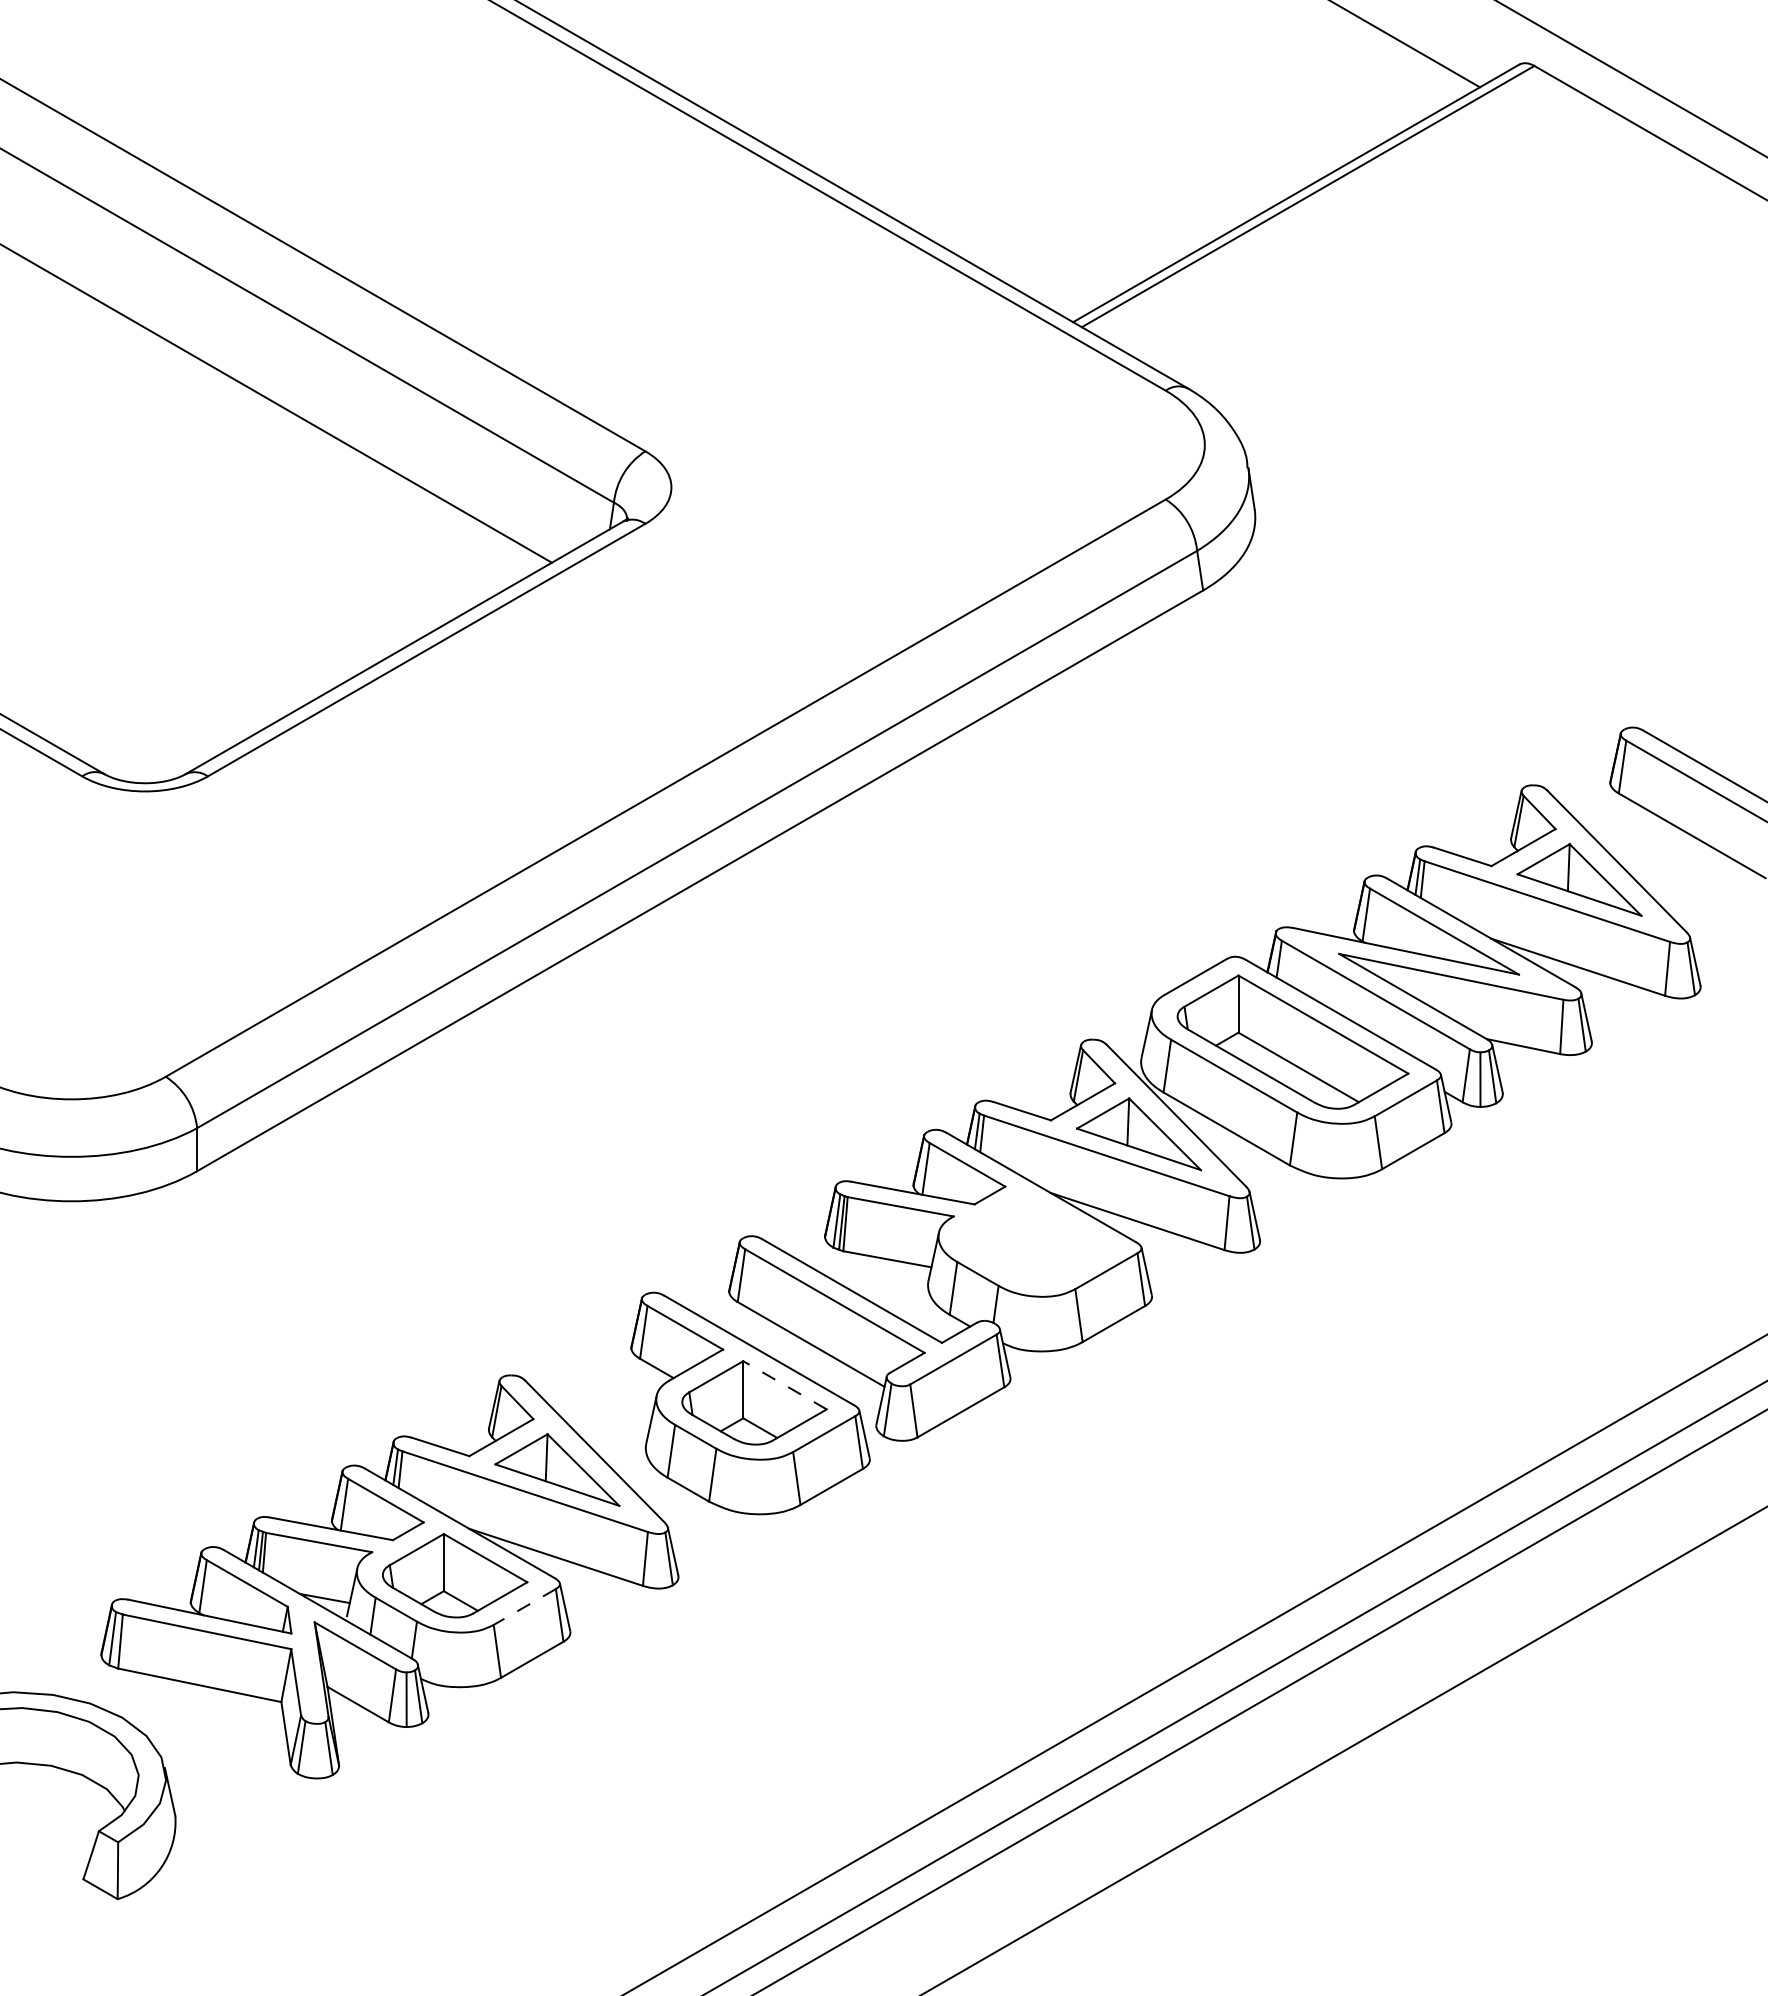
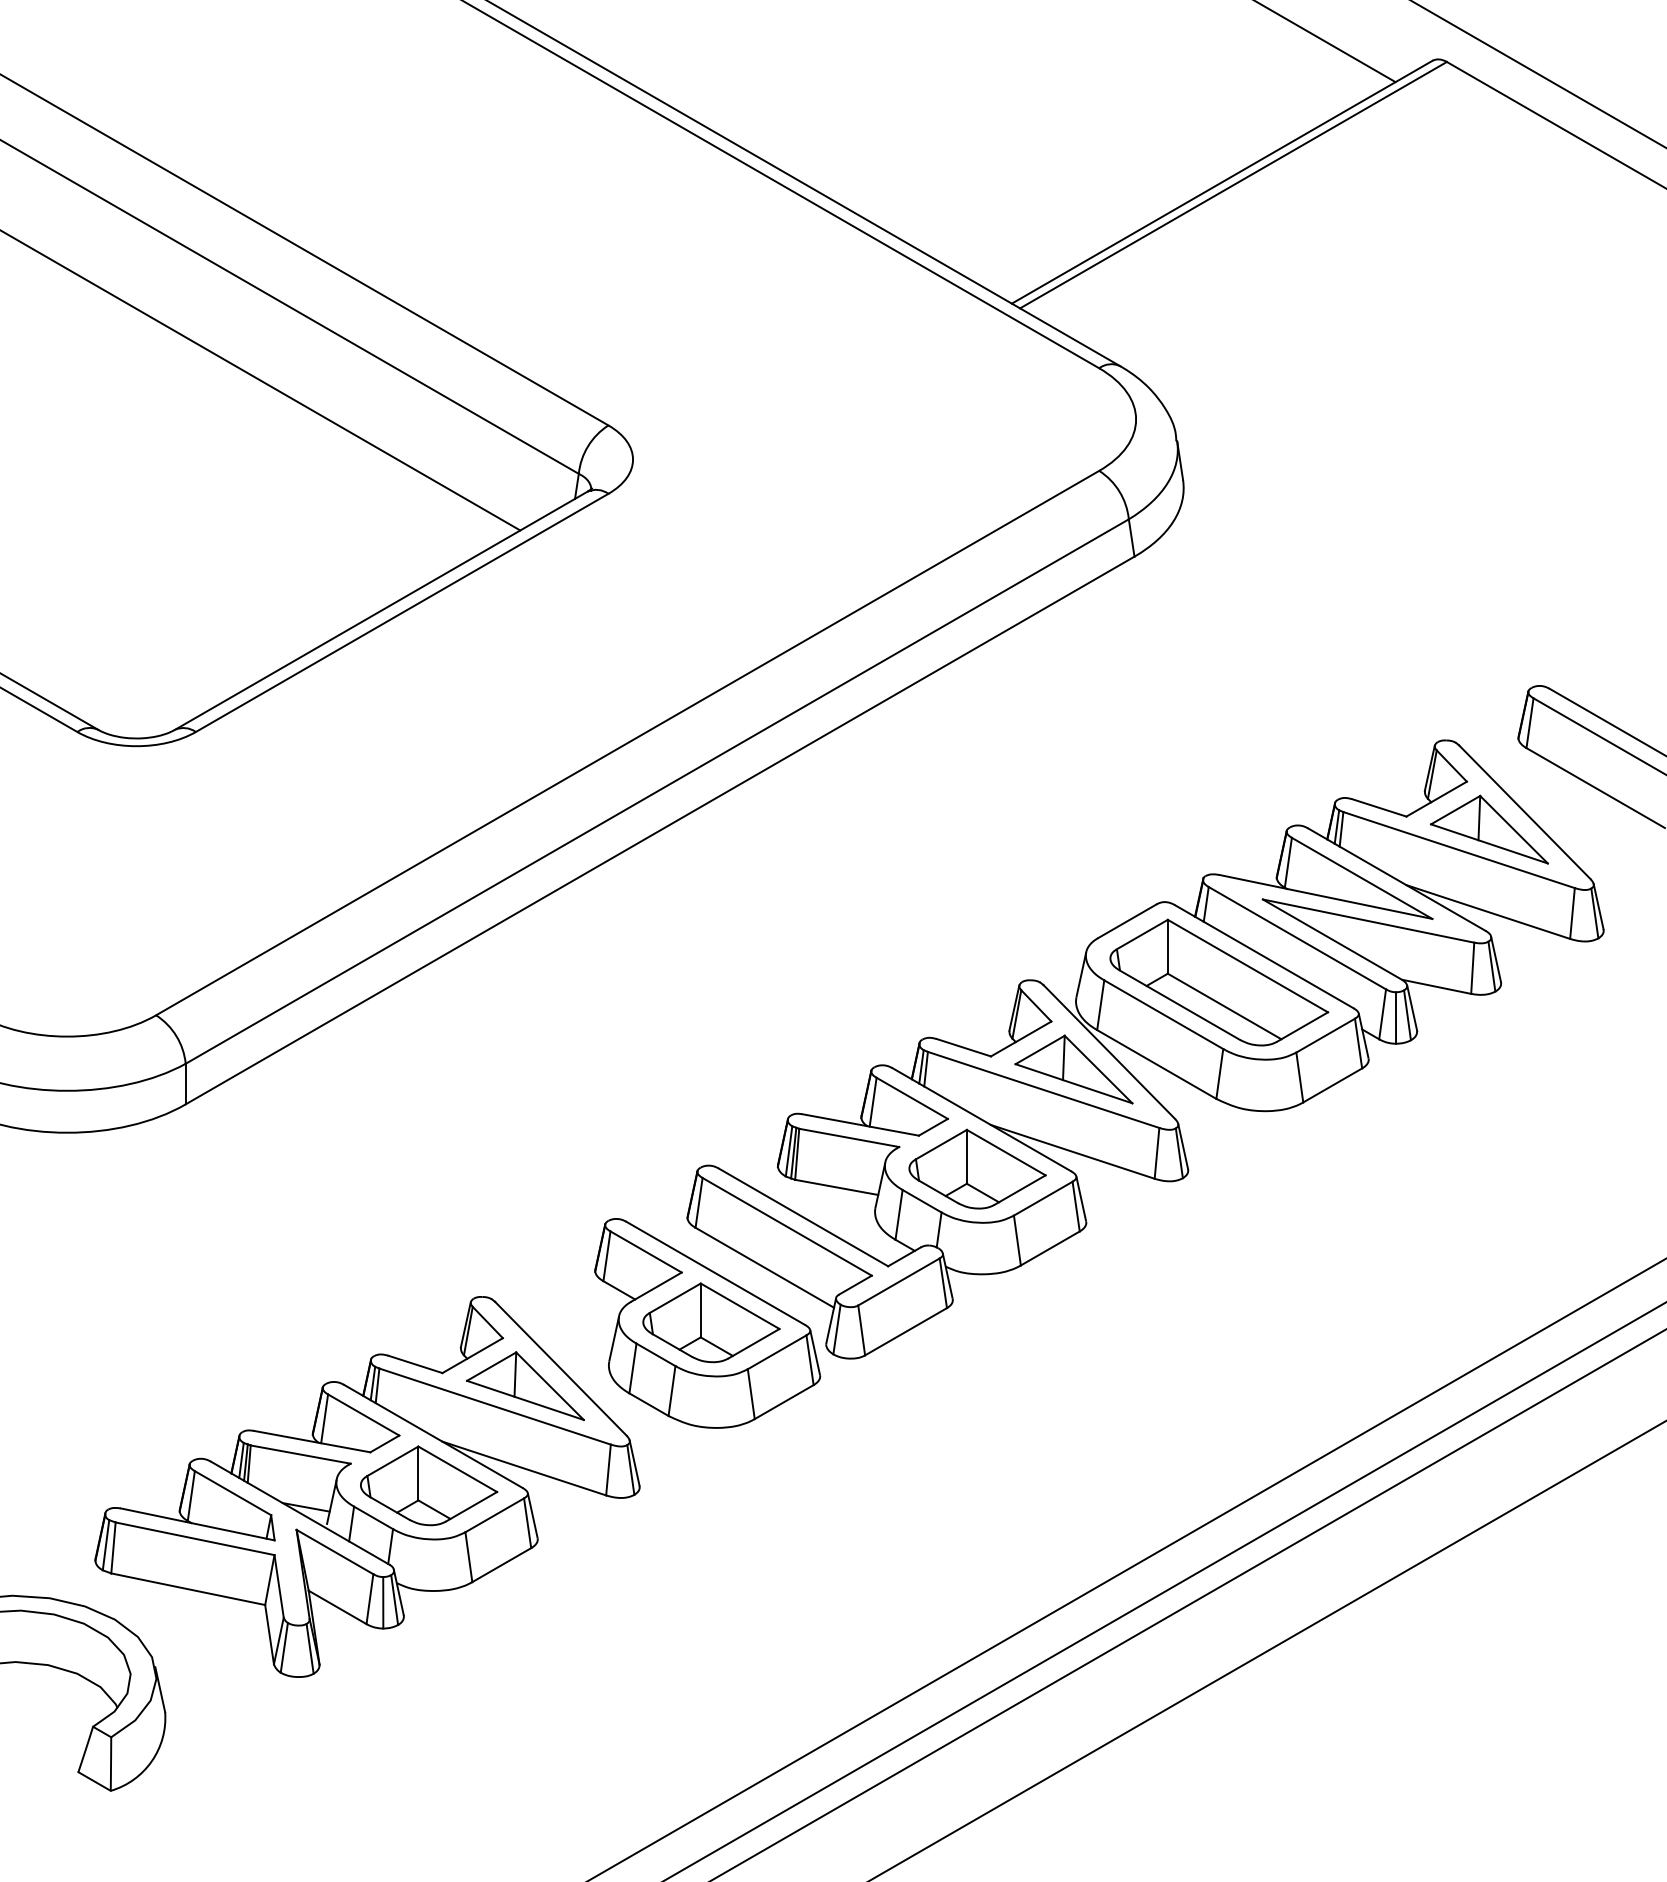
part: (1036, 1239) -> (977, 1168), added
line: (784, 1385) -> (739, 1306), dashed -> solid
line: (524, 1607) -> (494, 1515), dashed -> solid

